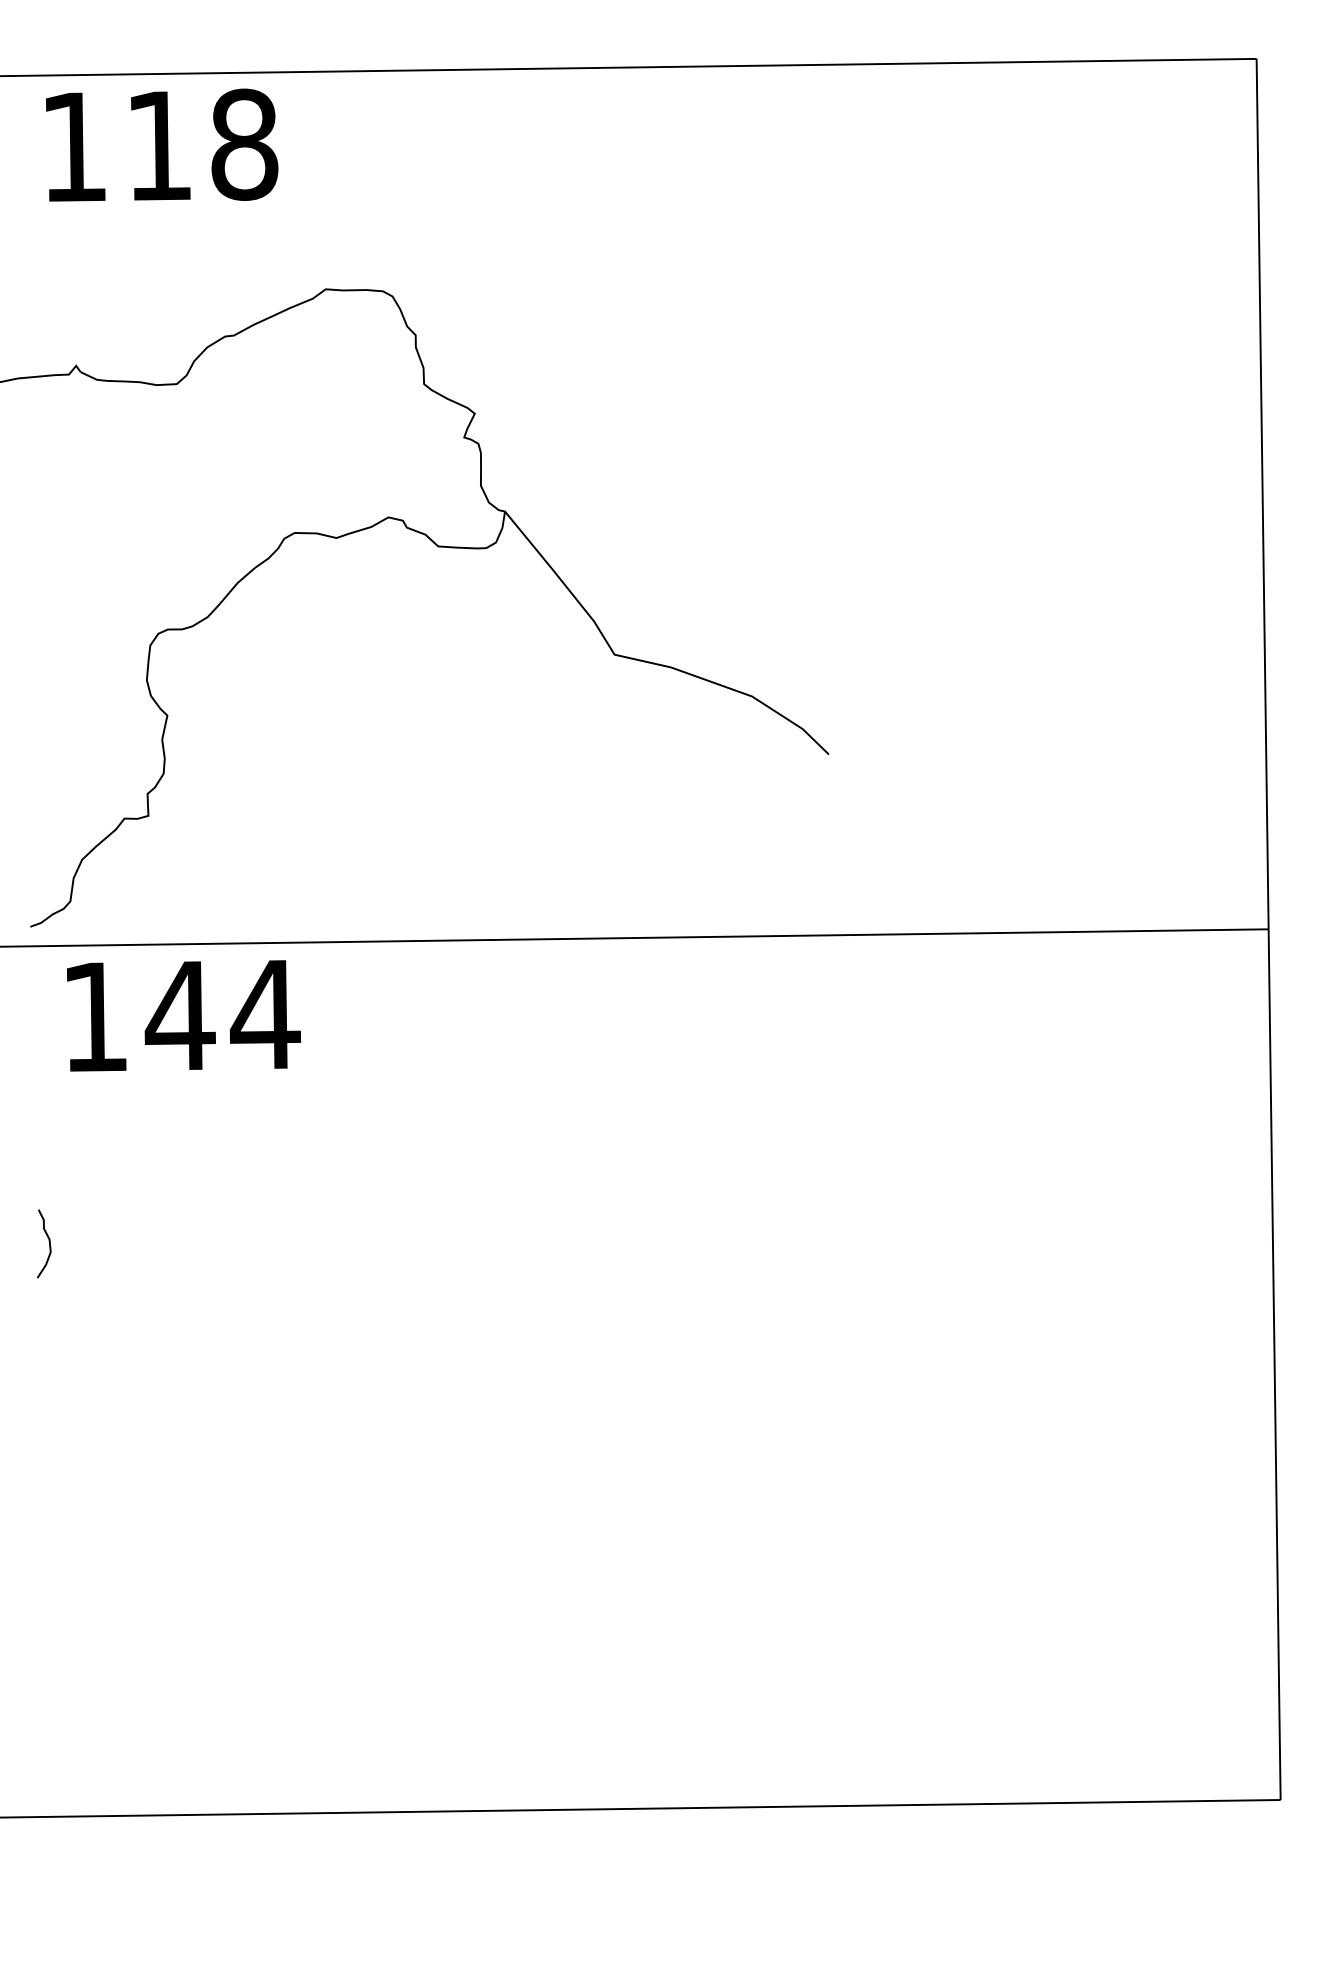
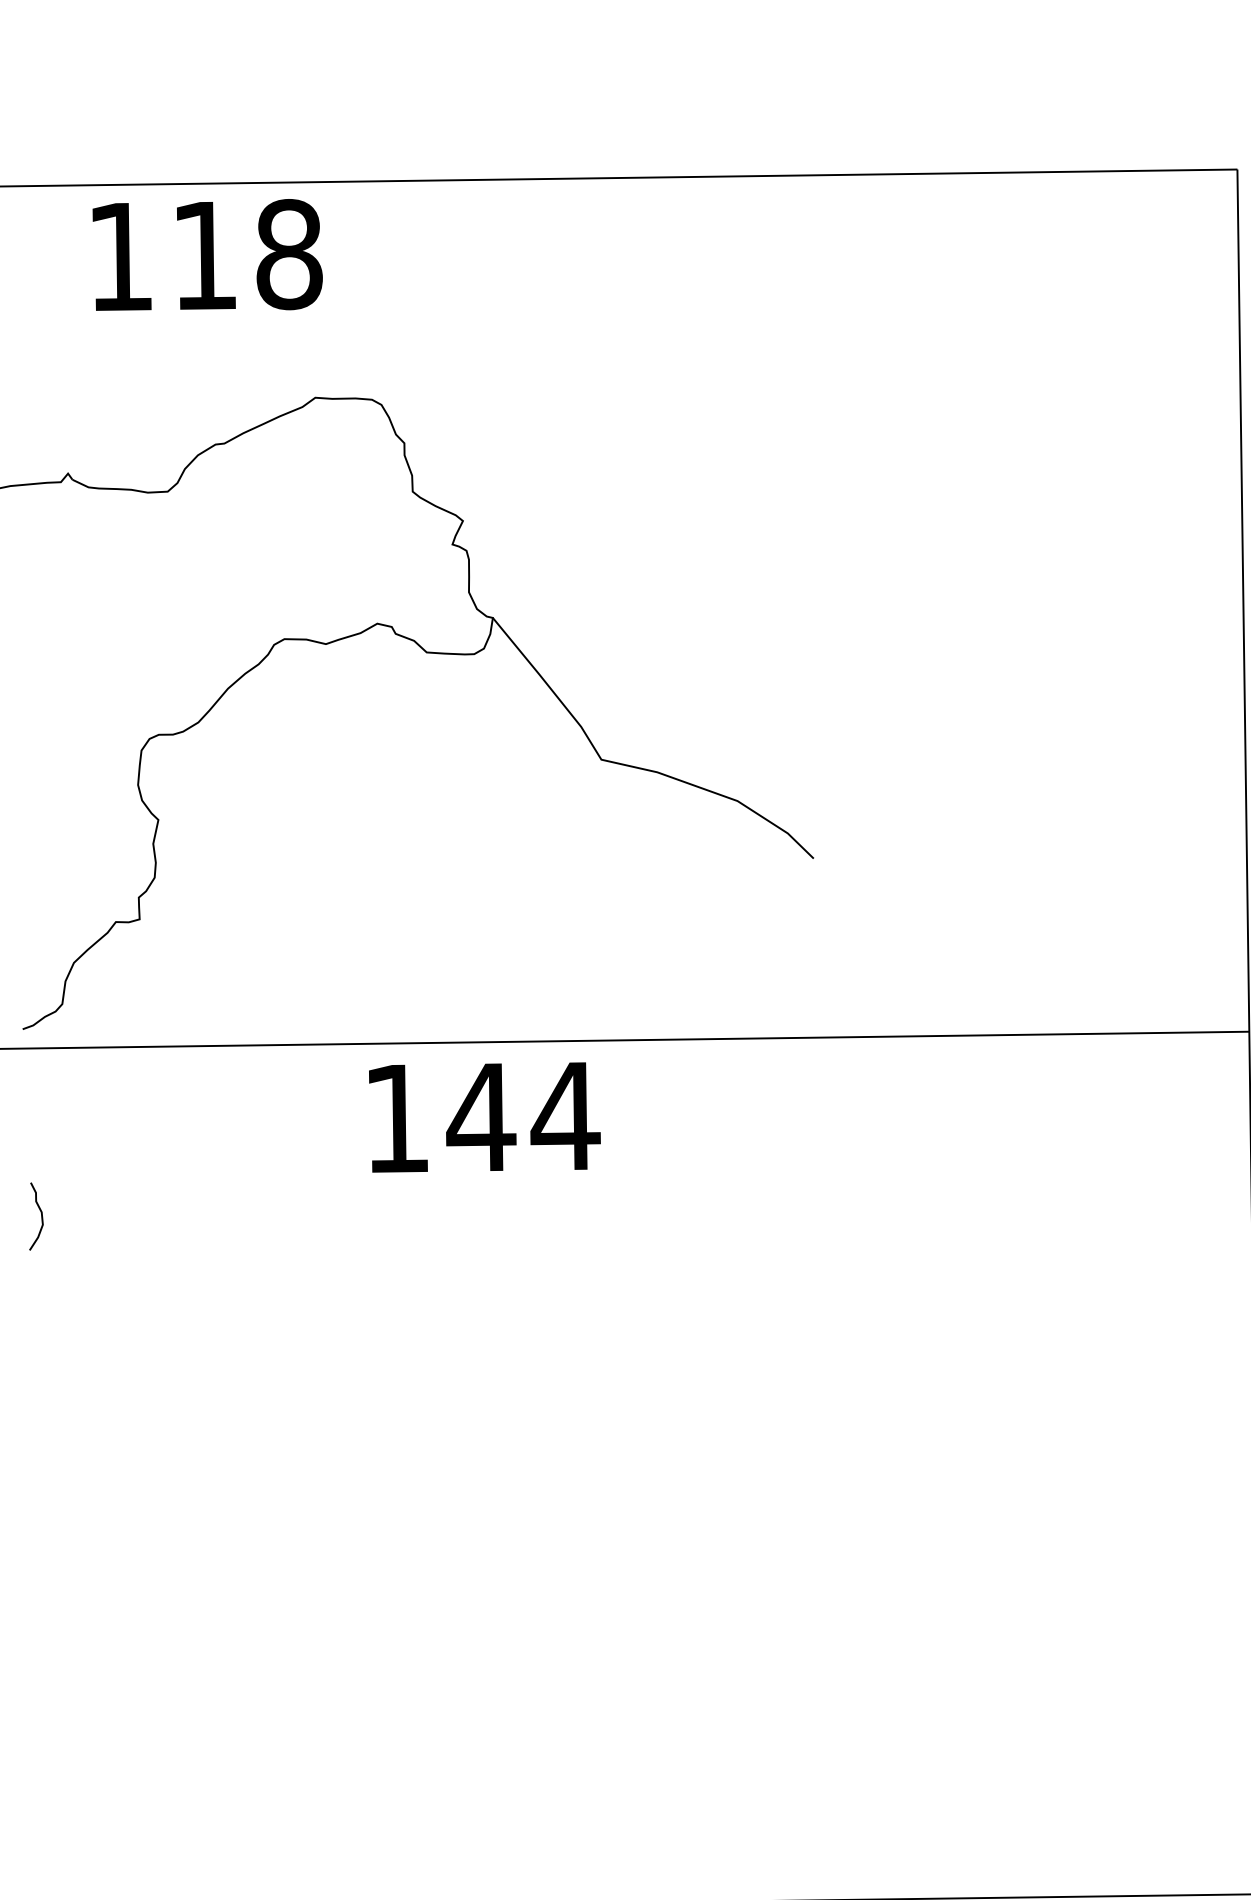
text: (162, 144) -> (208, 254), moved
text: (183, 1015) -> (484, 1117), moved
curve: (48, 1241) -> (40, 1214), moved

